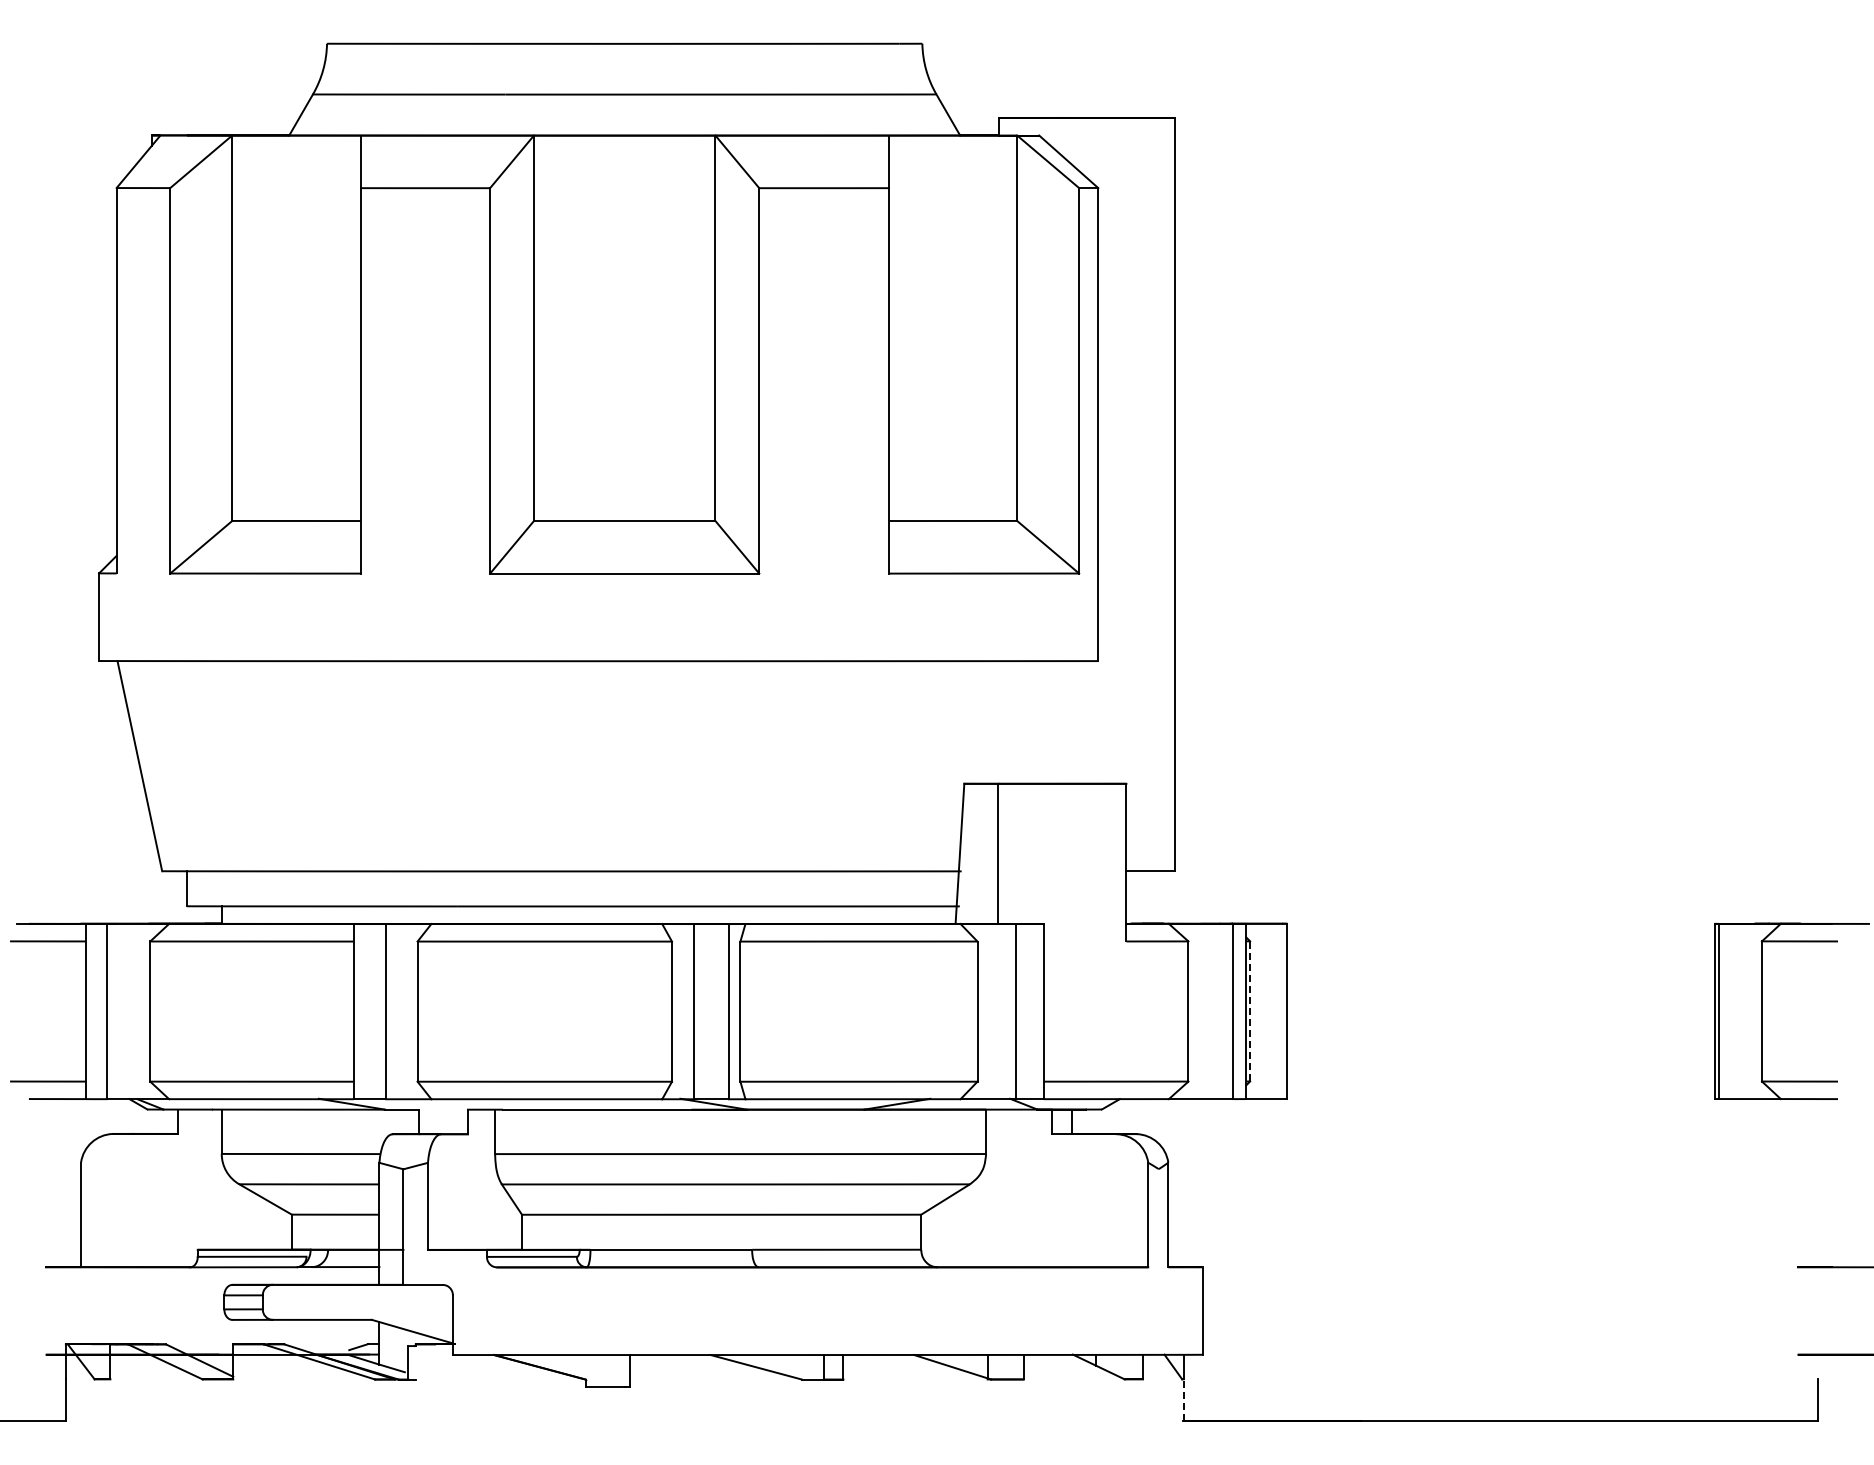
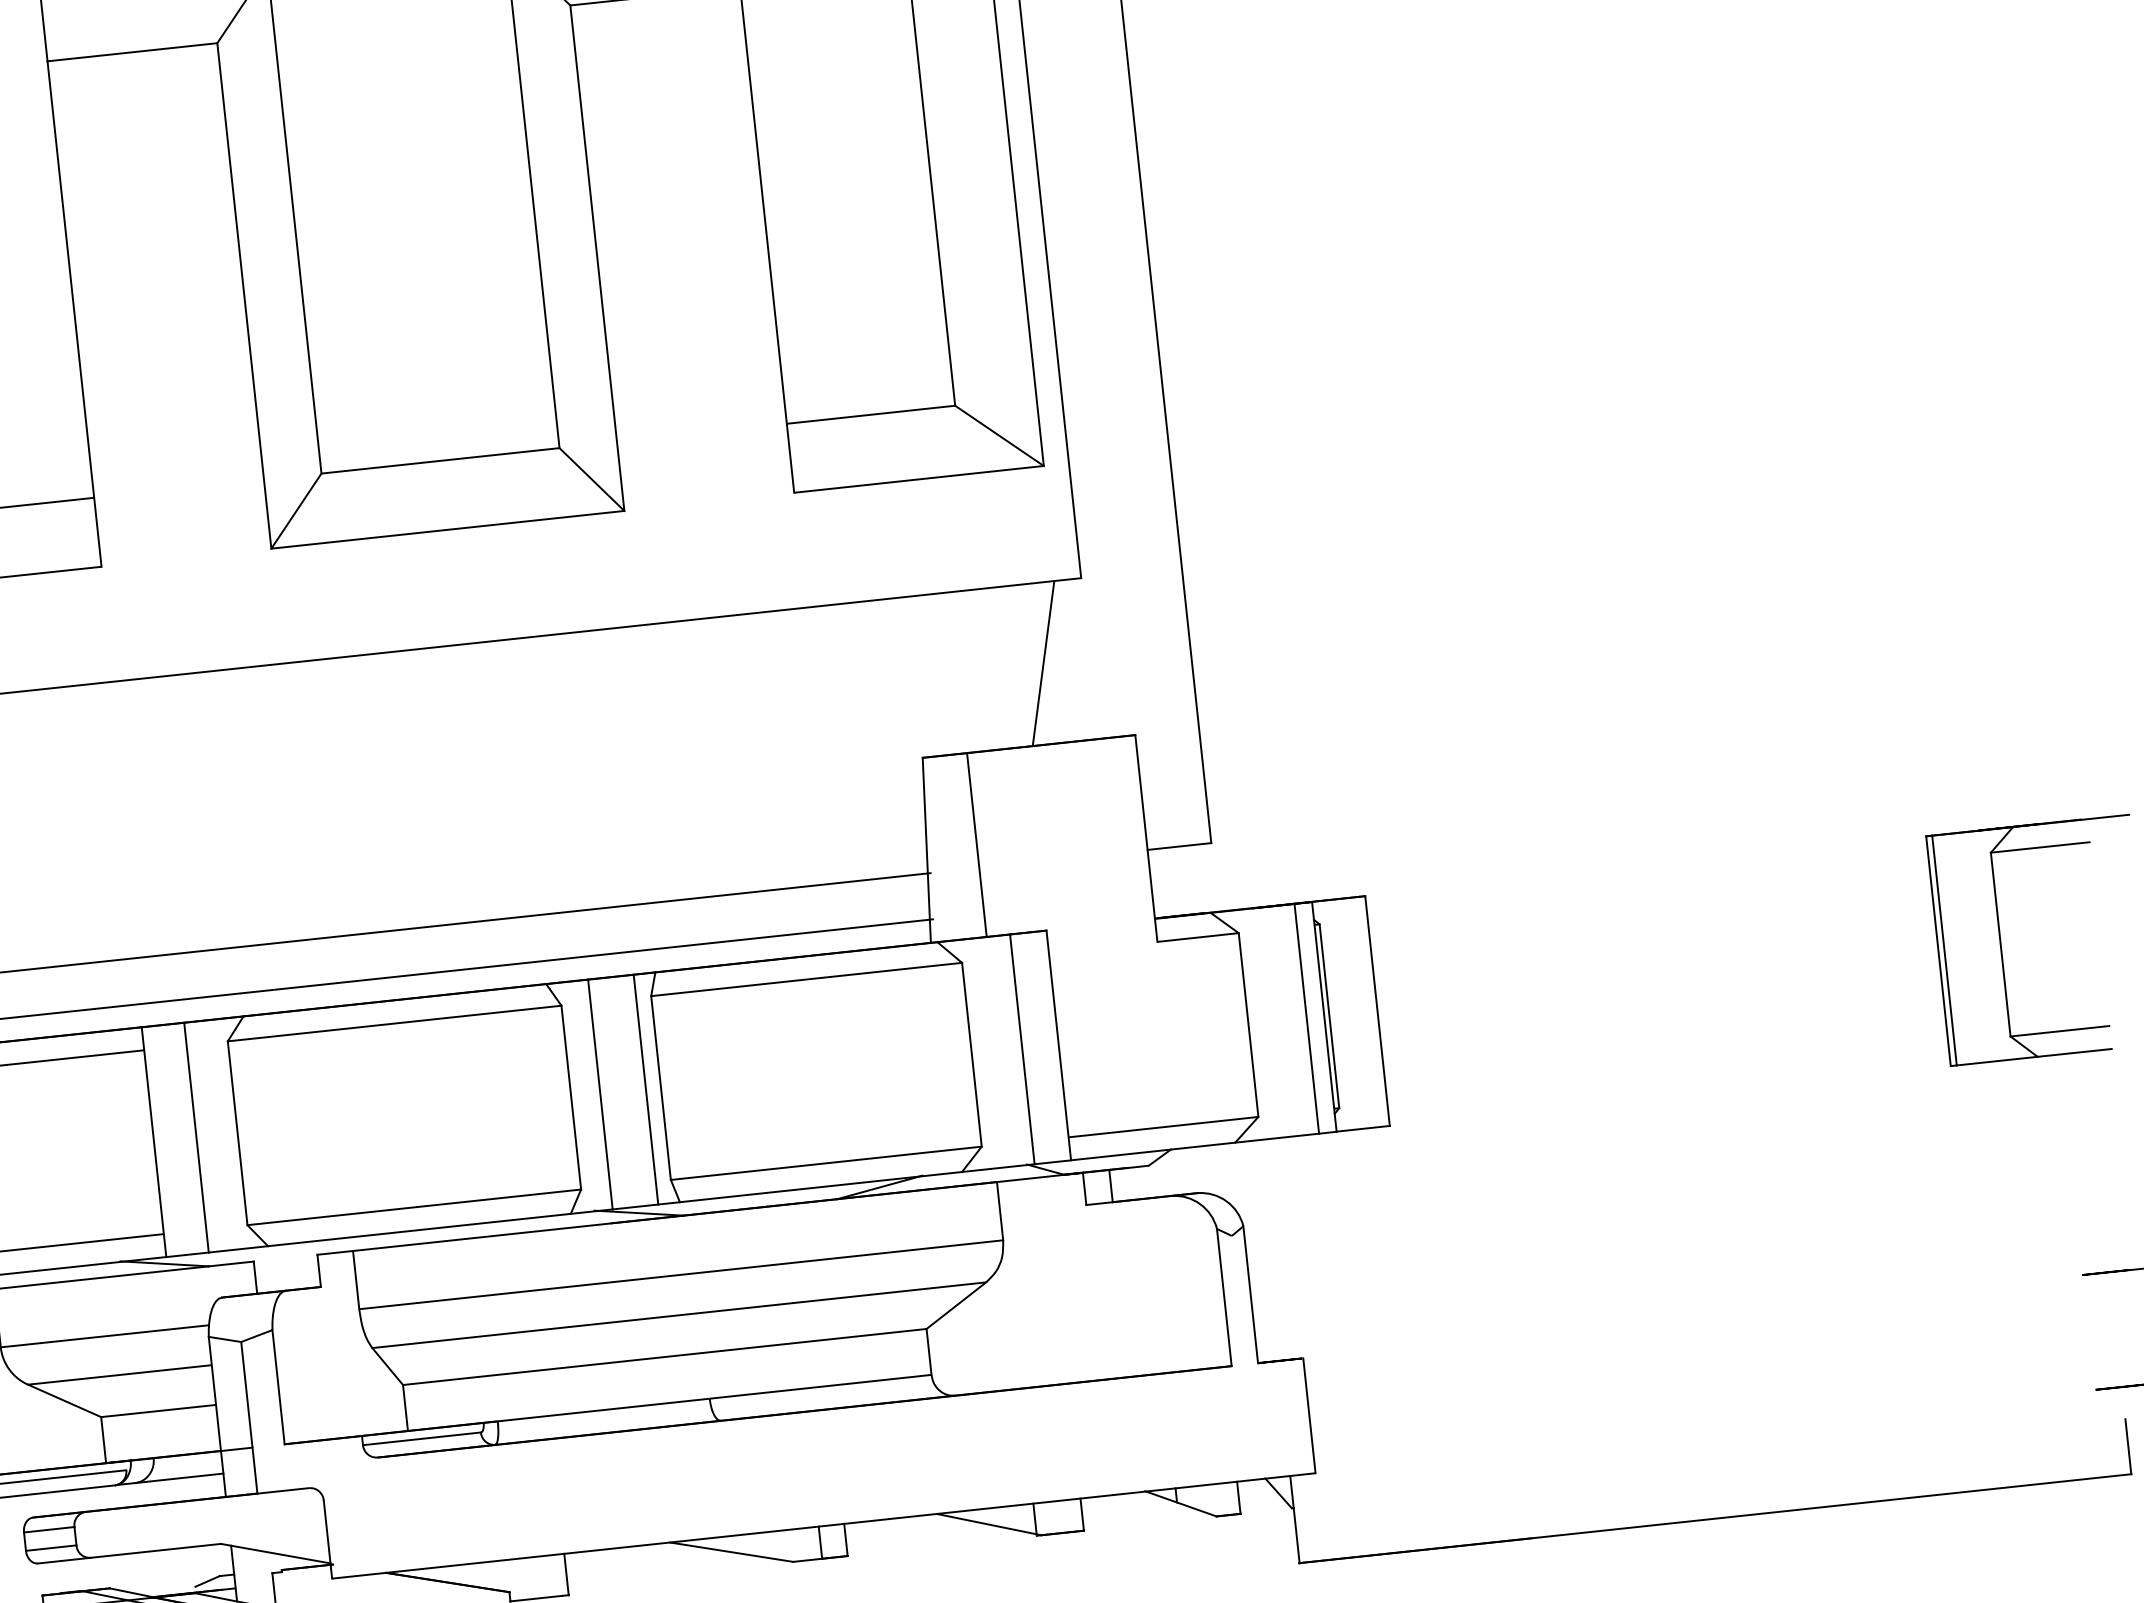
line: (1062, 722) -> (1042, 663), added
line: (1250, 1010) -> (1329, 1015), dashed -> solid
line: (1183, 1399) -> (1296, 1534), dashed -> solid

